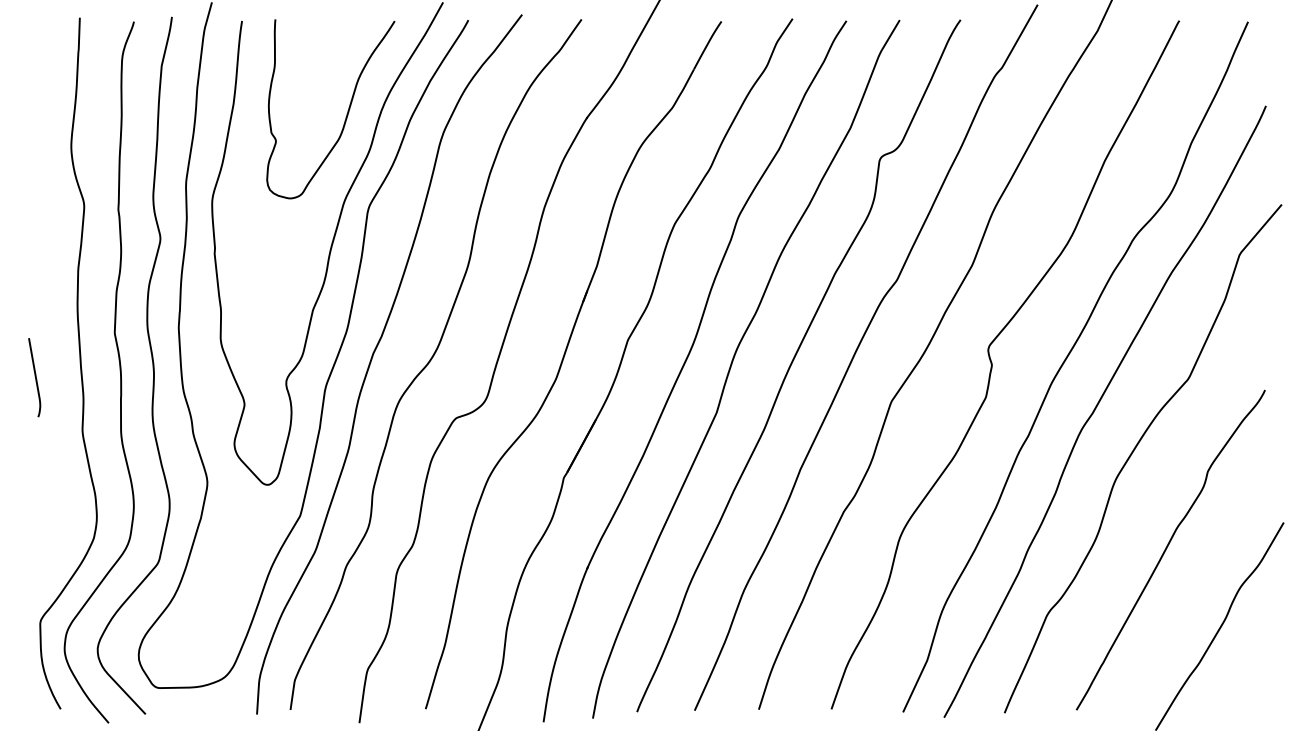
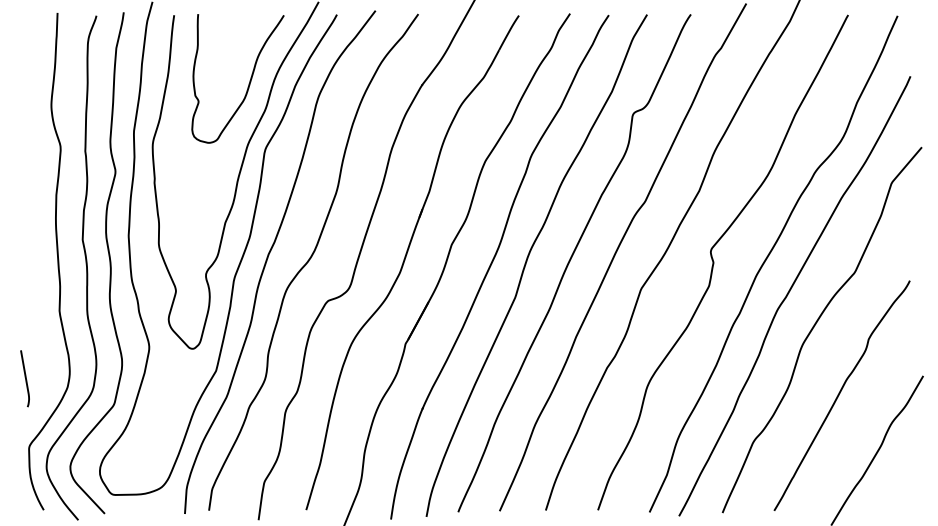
curve: (33, 375) -> (24, 377), moved

